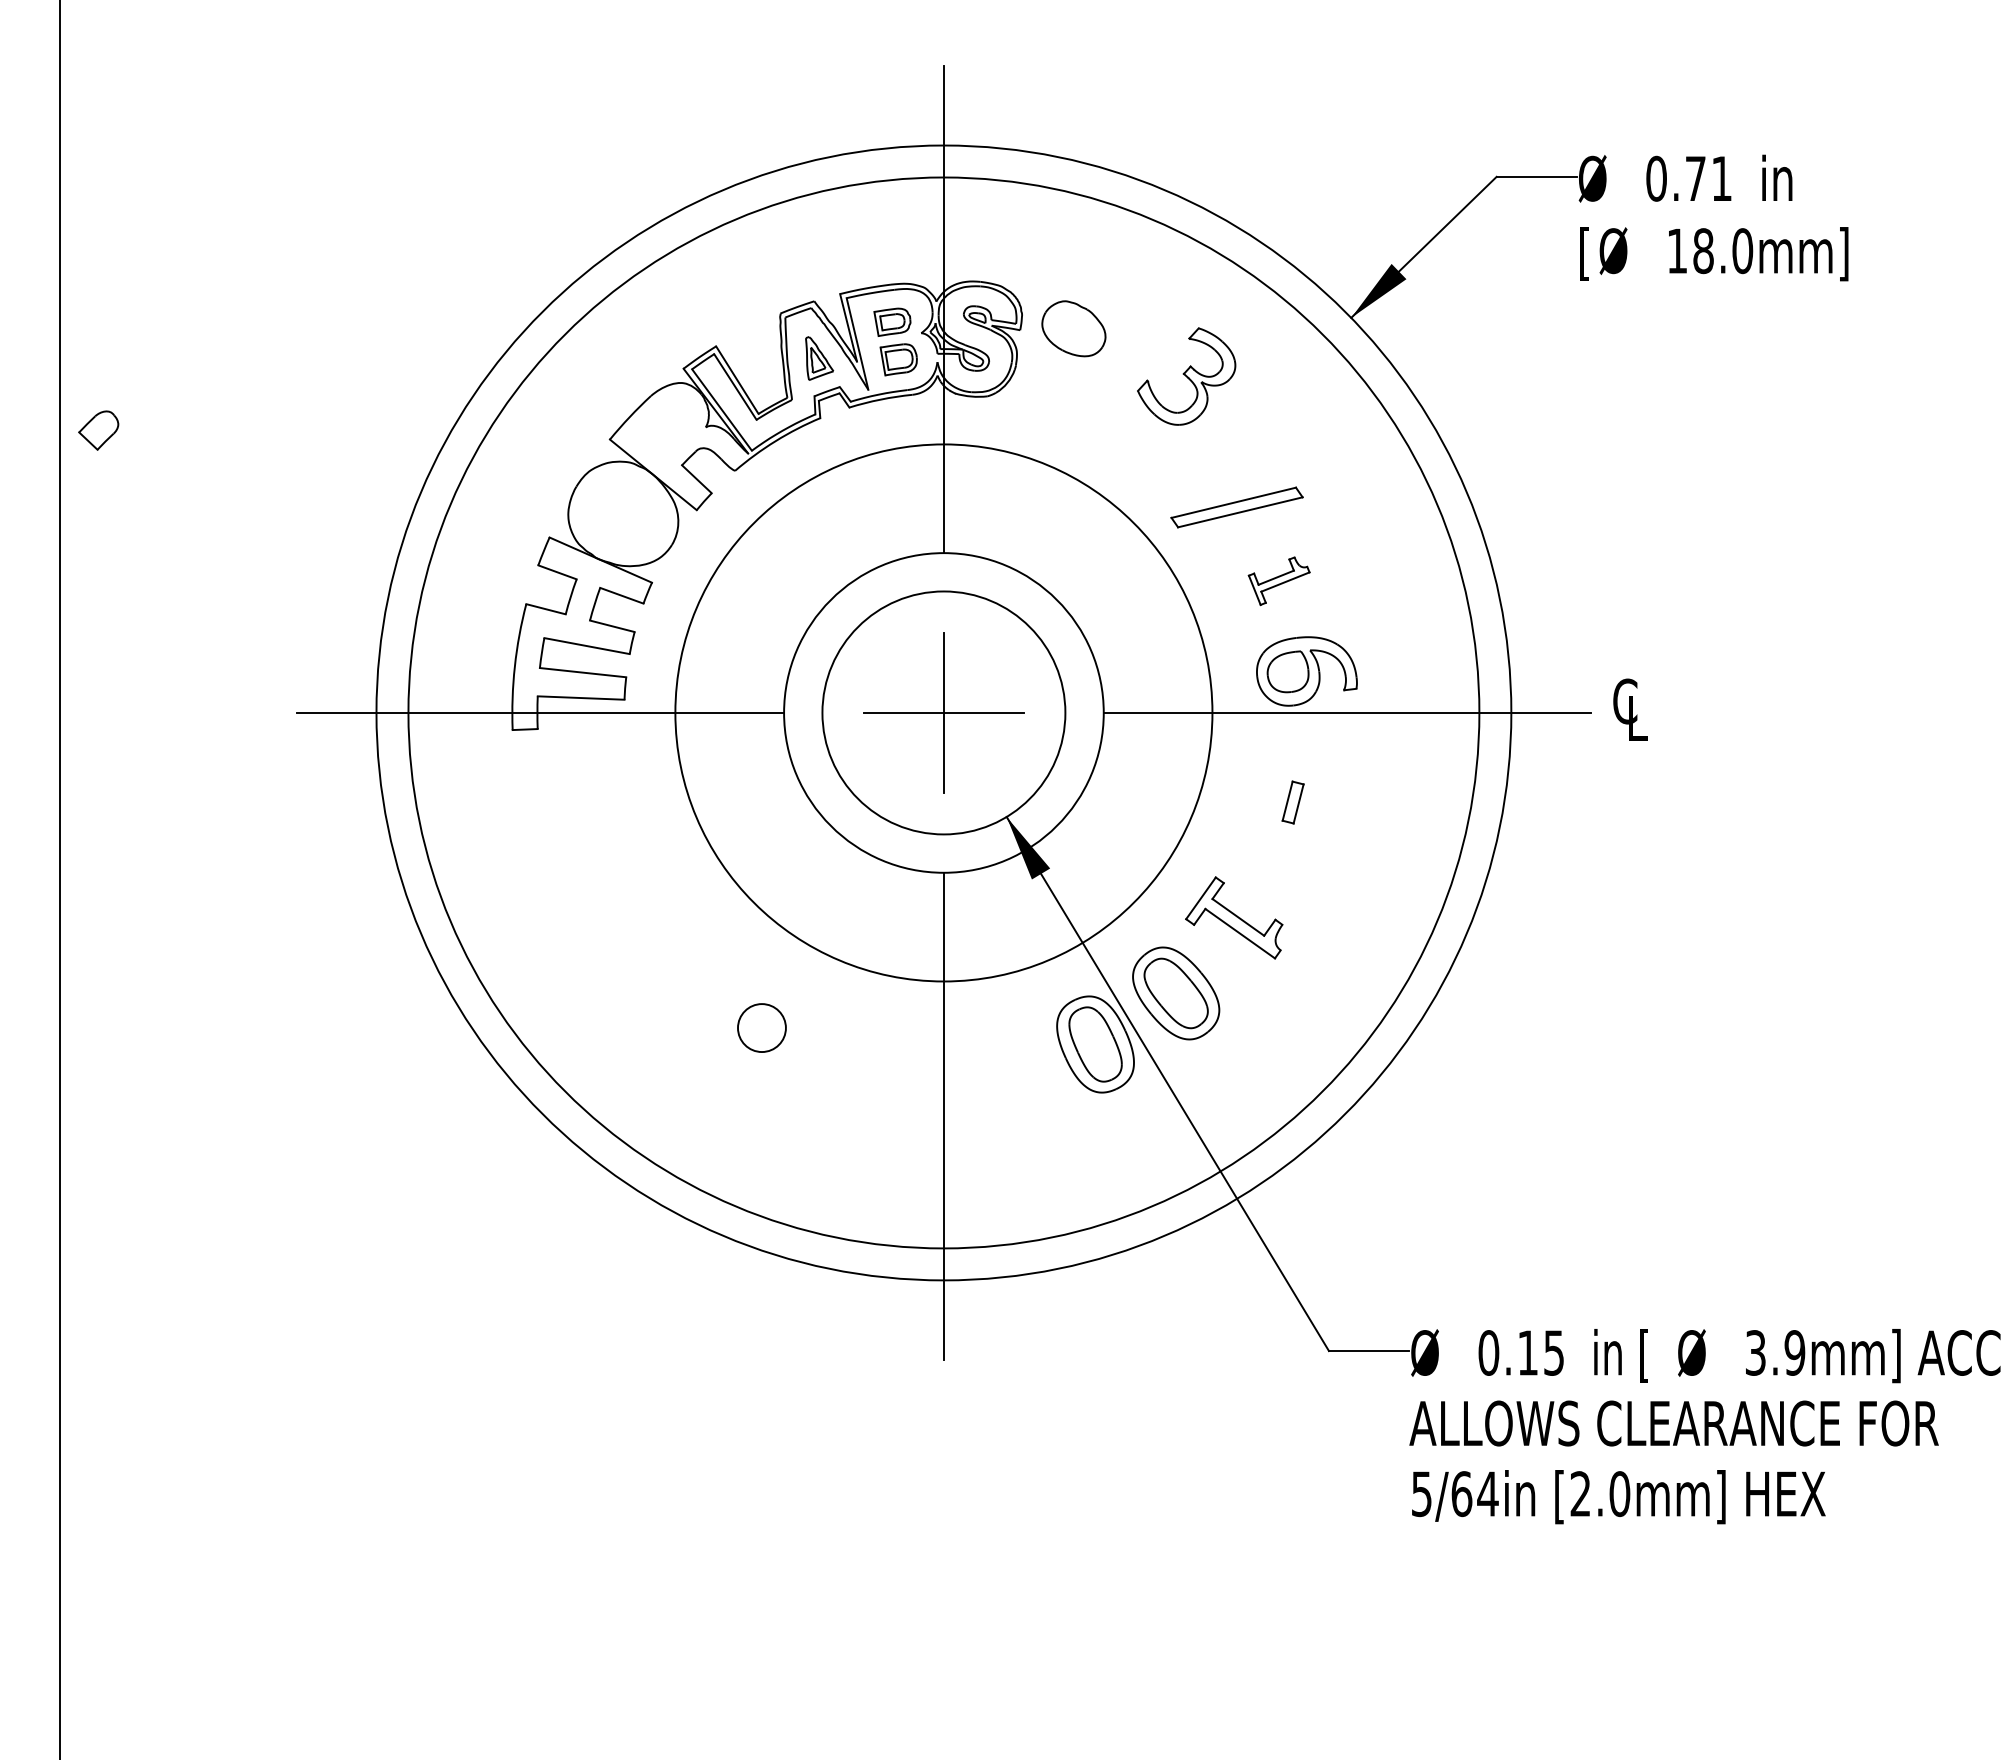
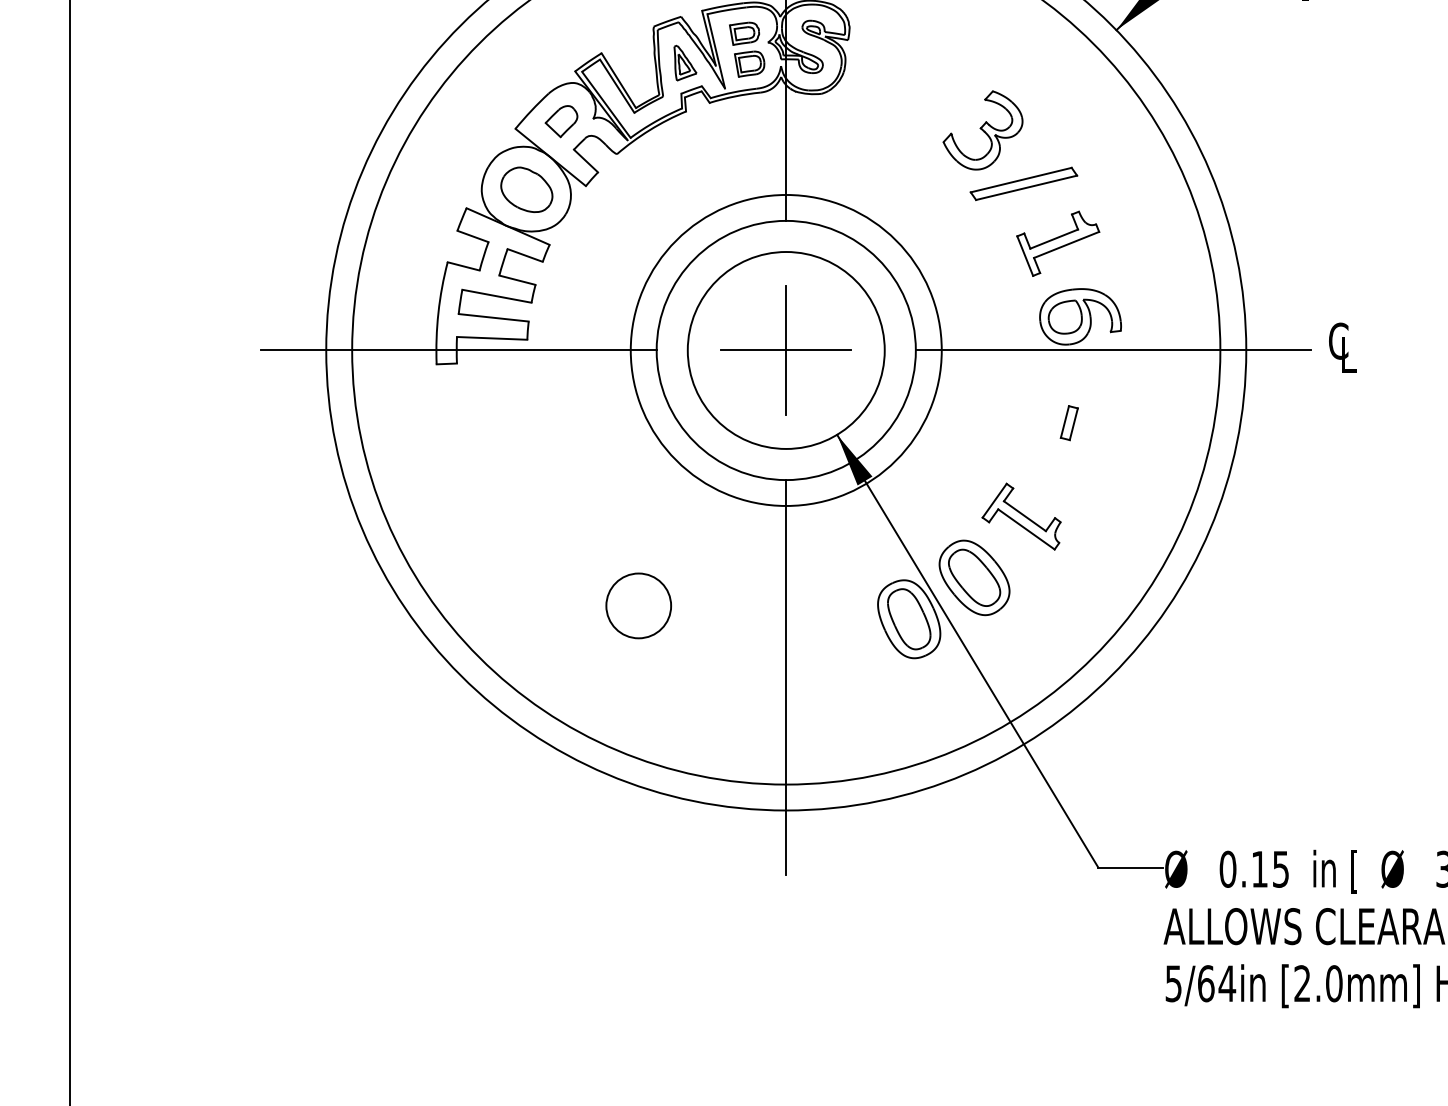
part: (1073, 328) -> (526, 189), moved
part: (1186, 376) -> (982, 130), moved
part: (98, 430) -> (561, 121), moved
part: (1278, 580) -> (1057, 243), size x1.67
circle: (943, 712) -> (785, 350), size x0.71
circle: (761, 1028) -> (638, 606), size x1.67

